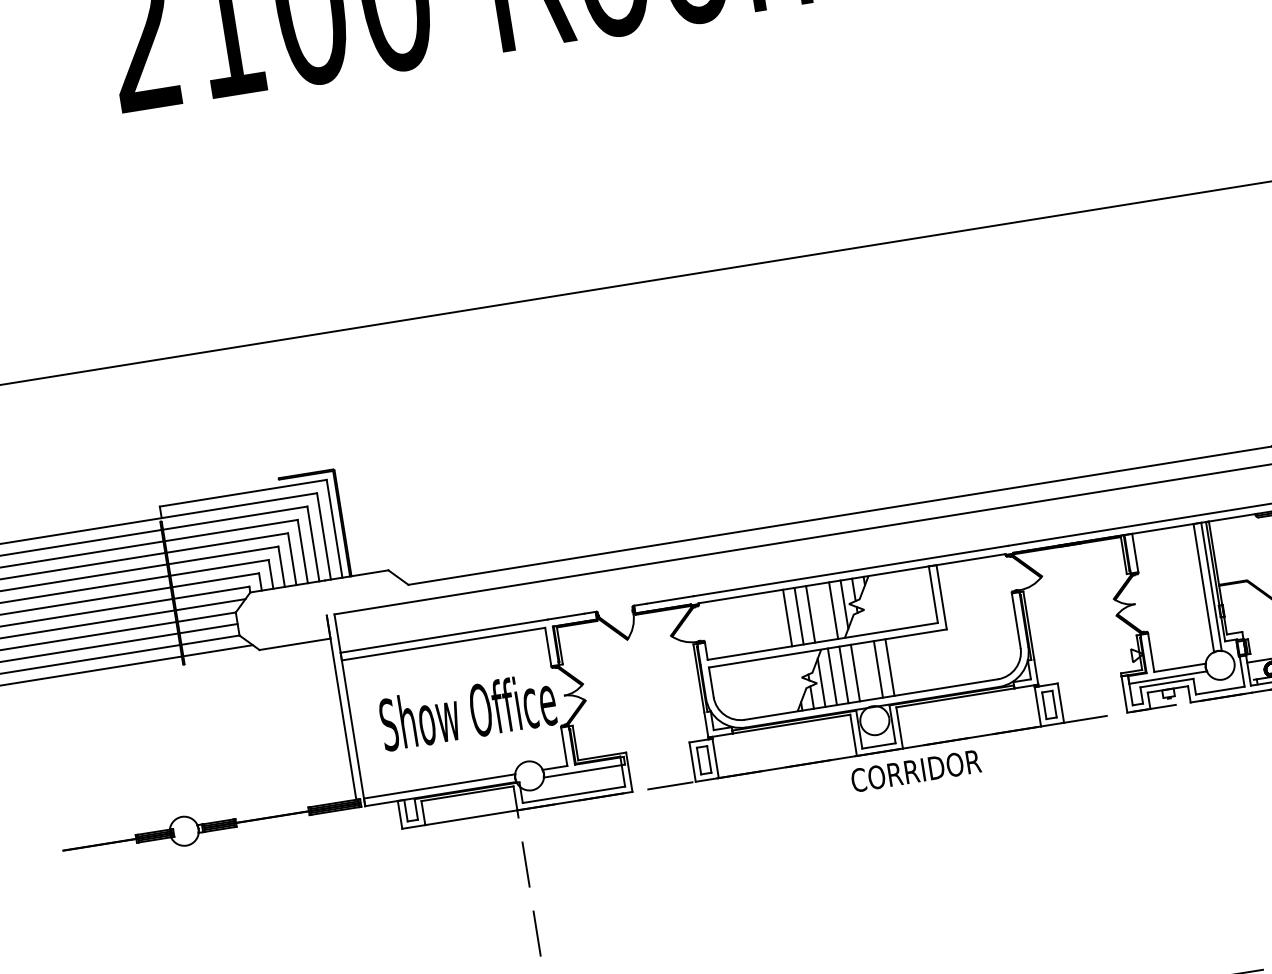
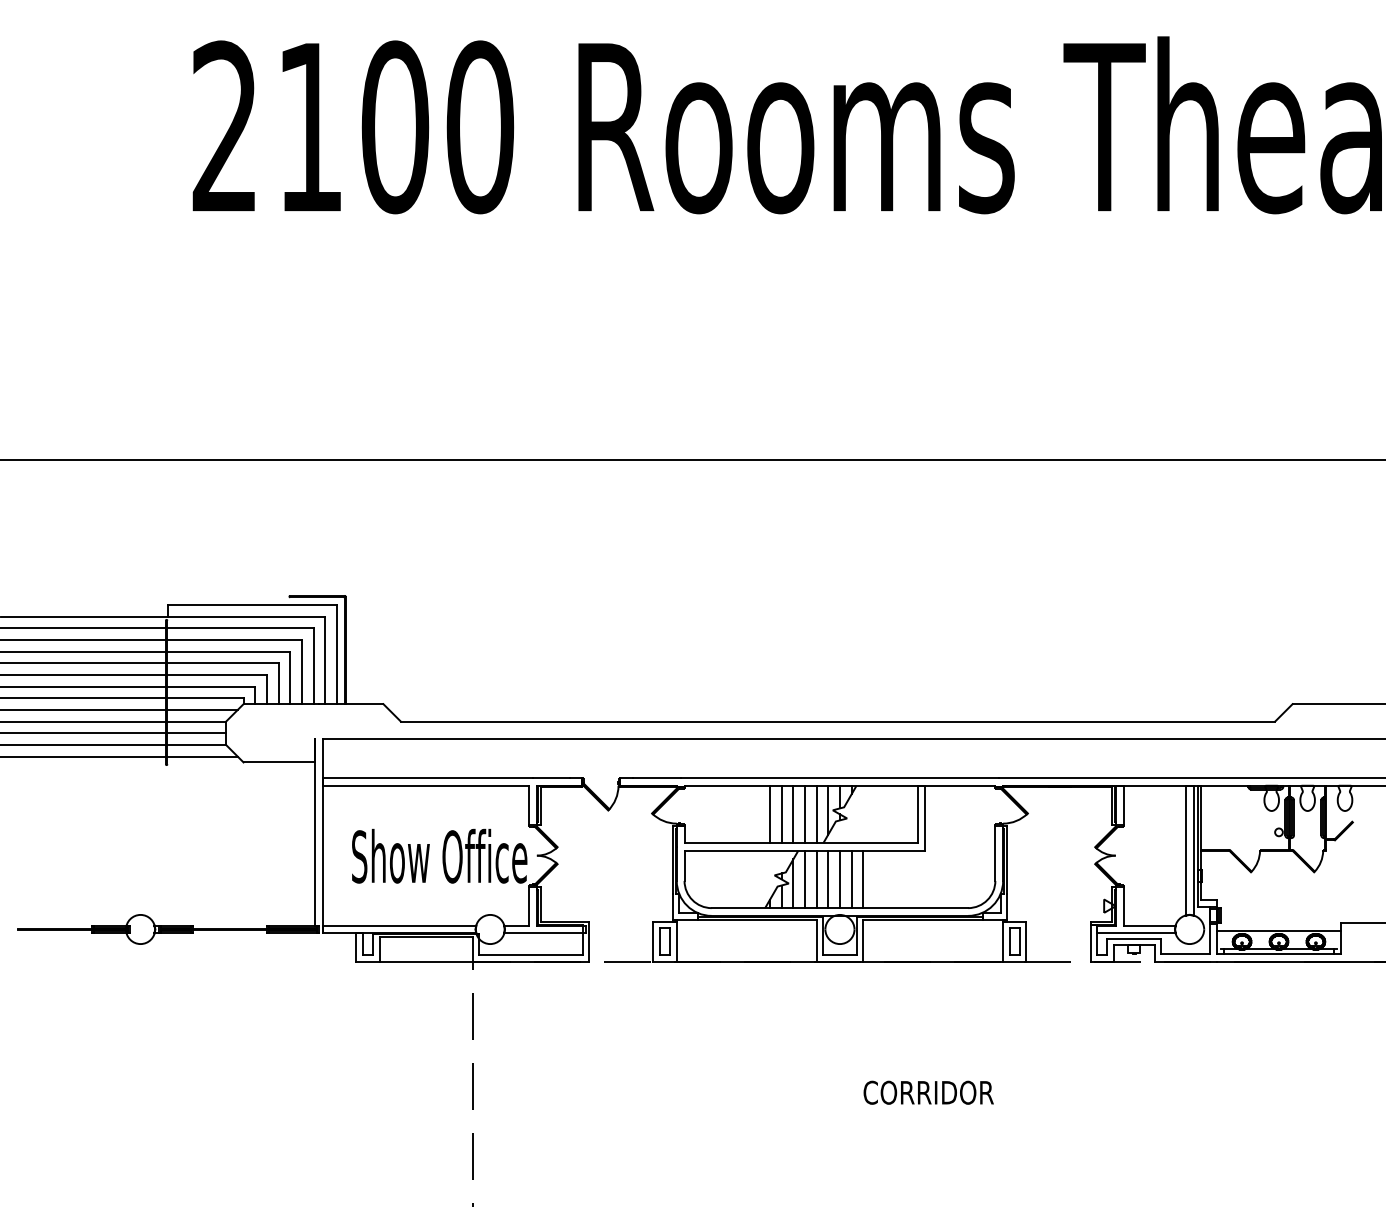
line: (821, 612) -> (804, 814), added
line: (866, 671) -> (839, 879), added
text: (915, 770) -> (928, 1092), moved

